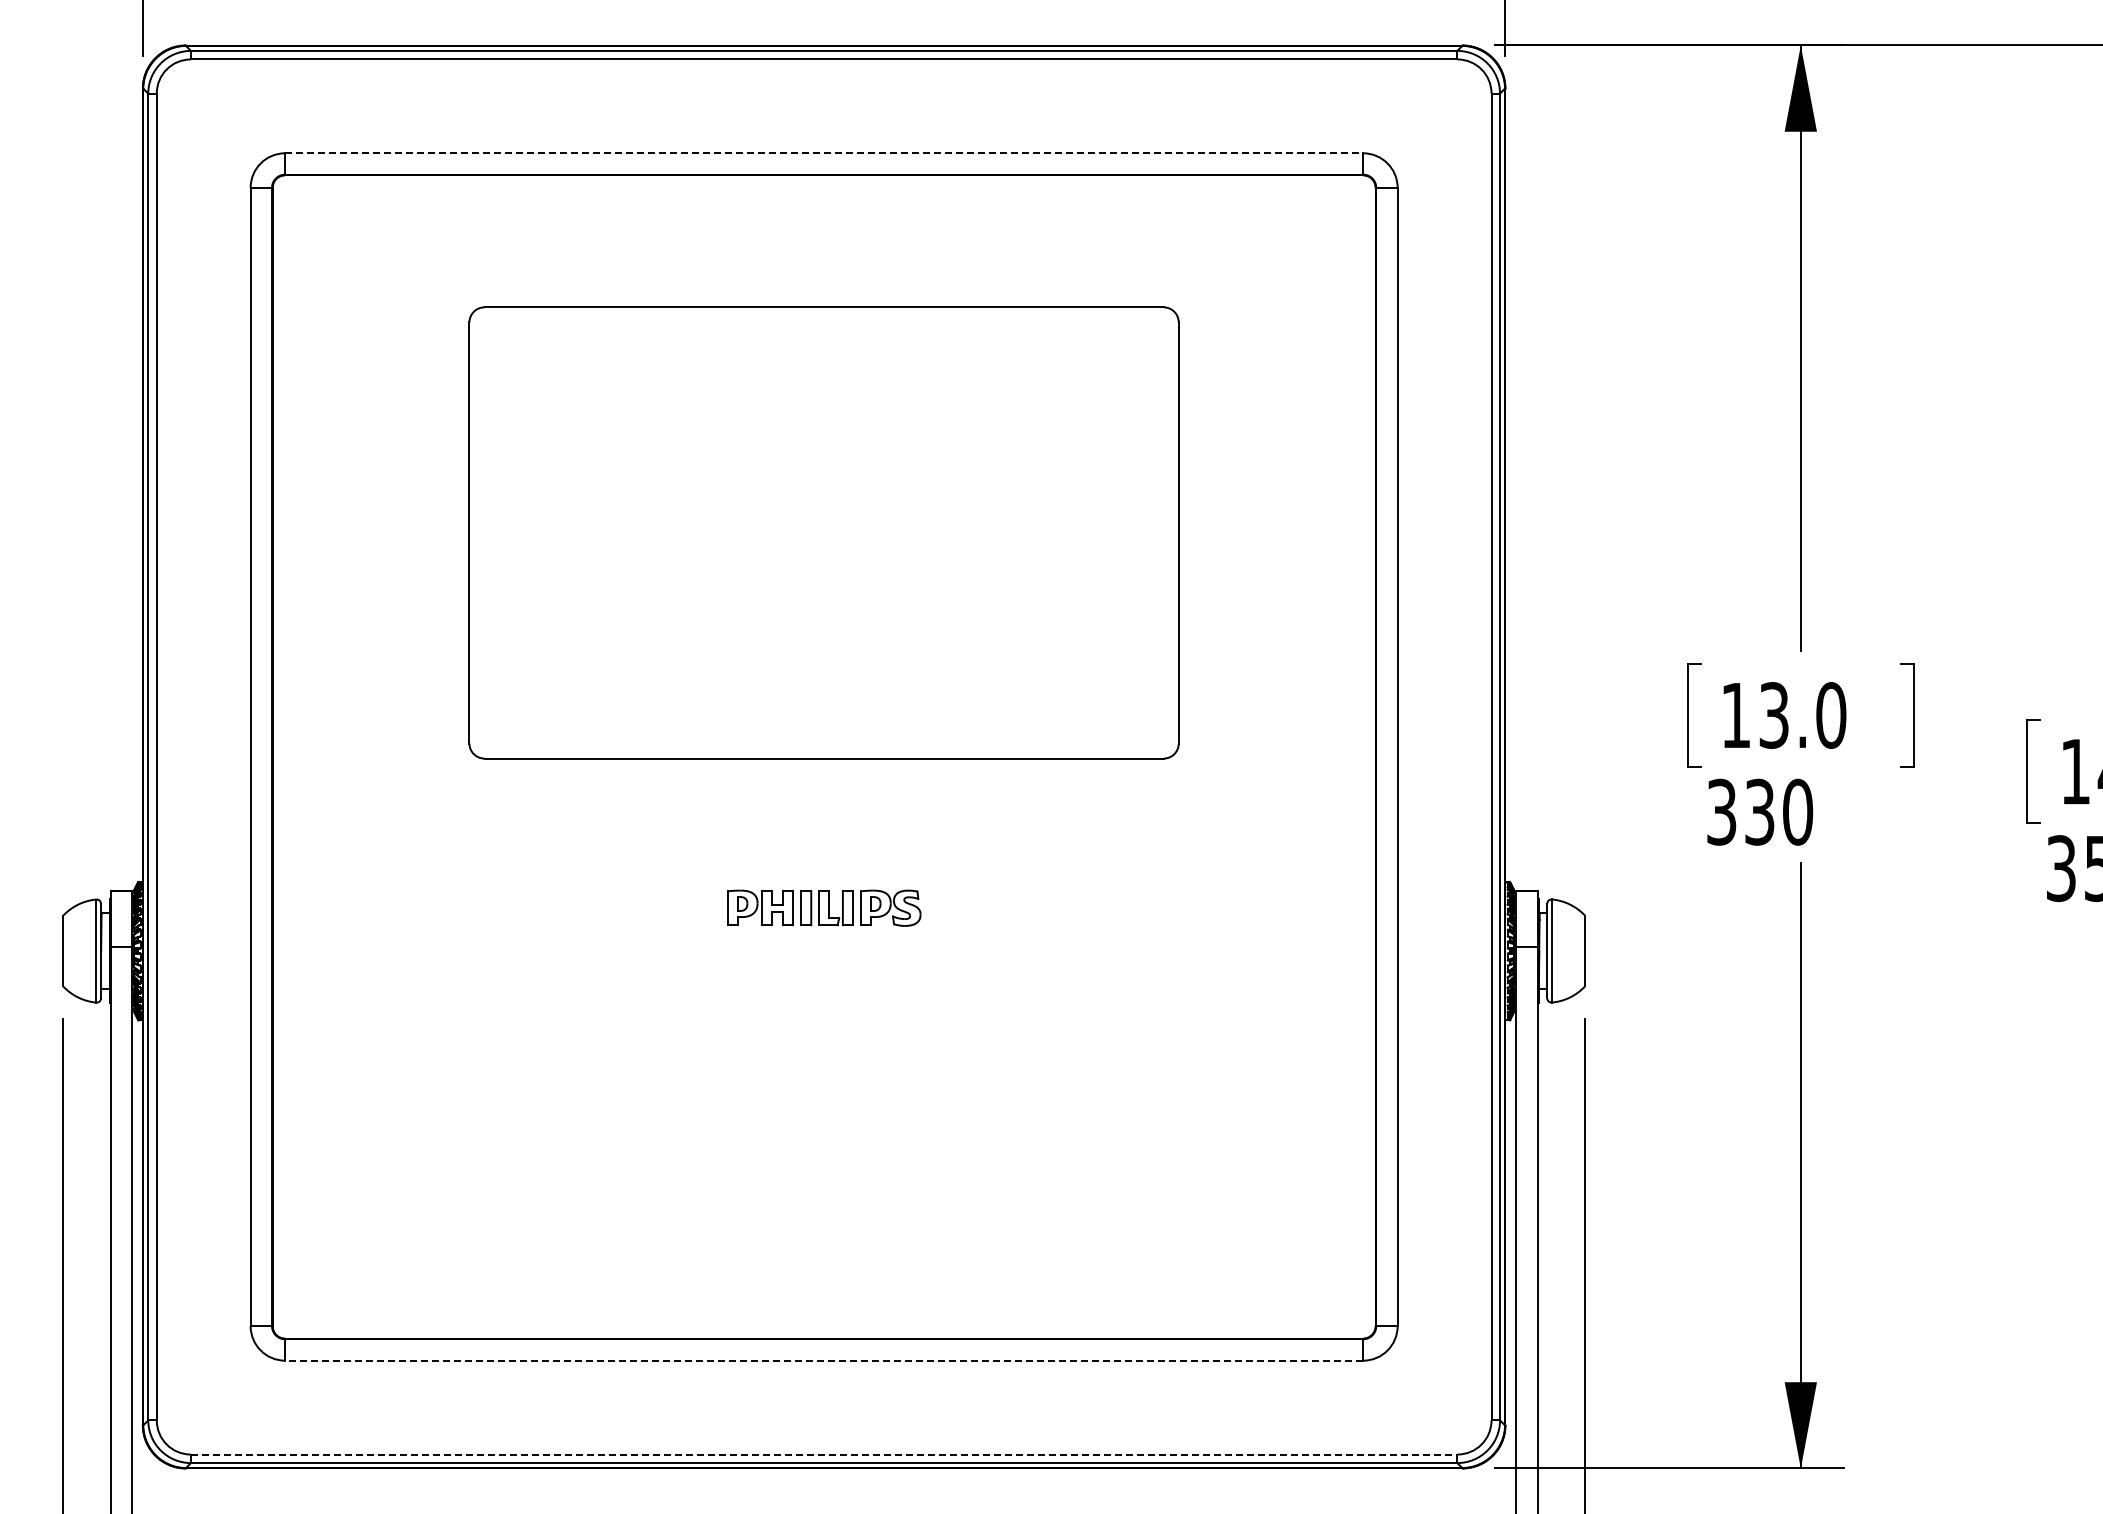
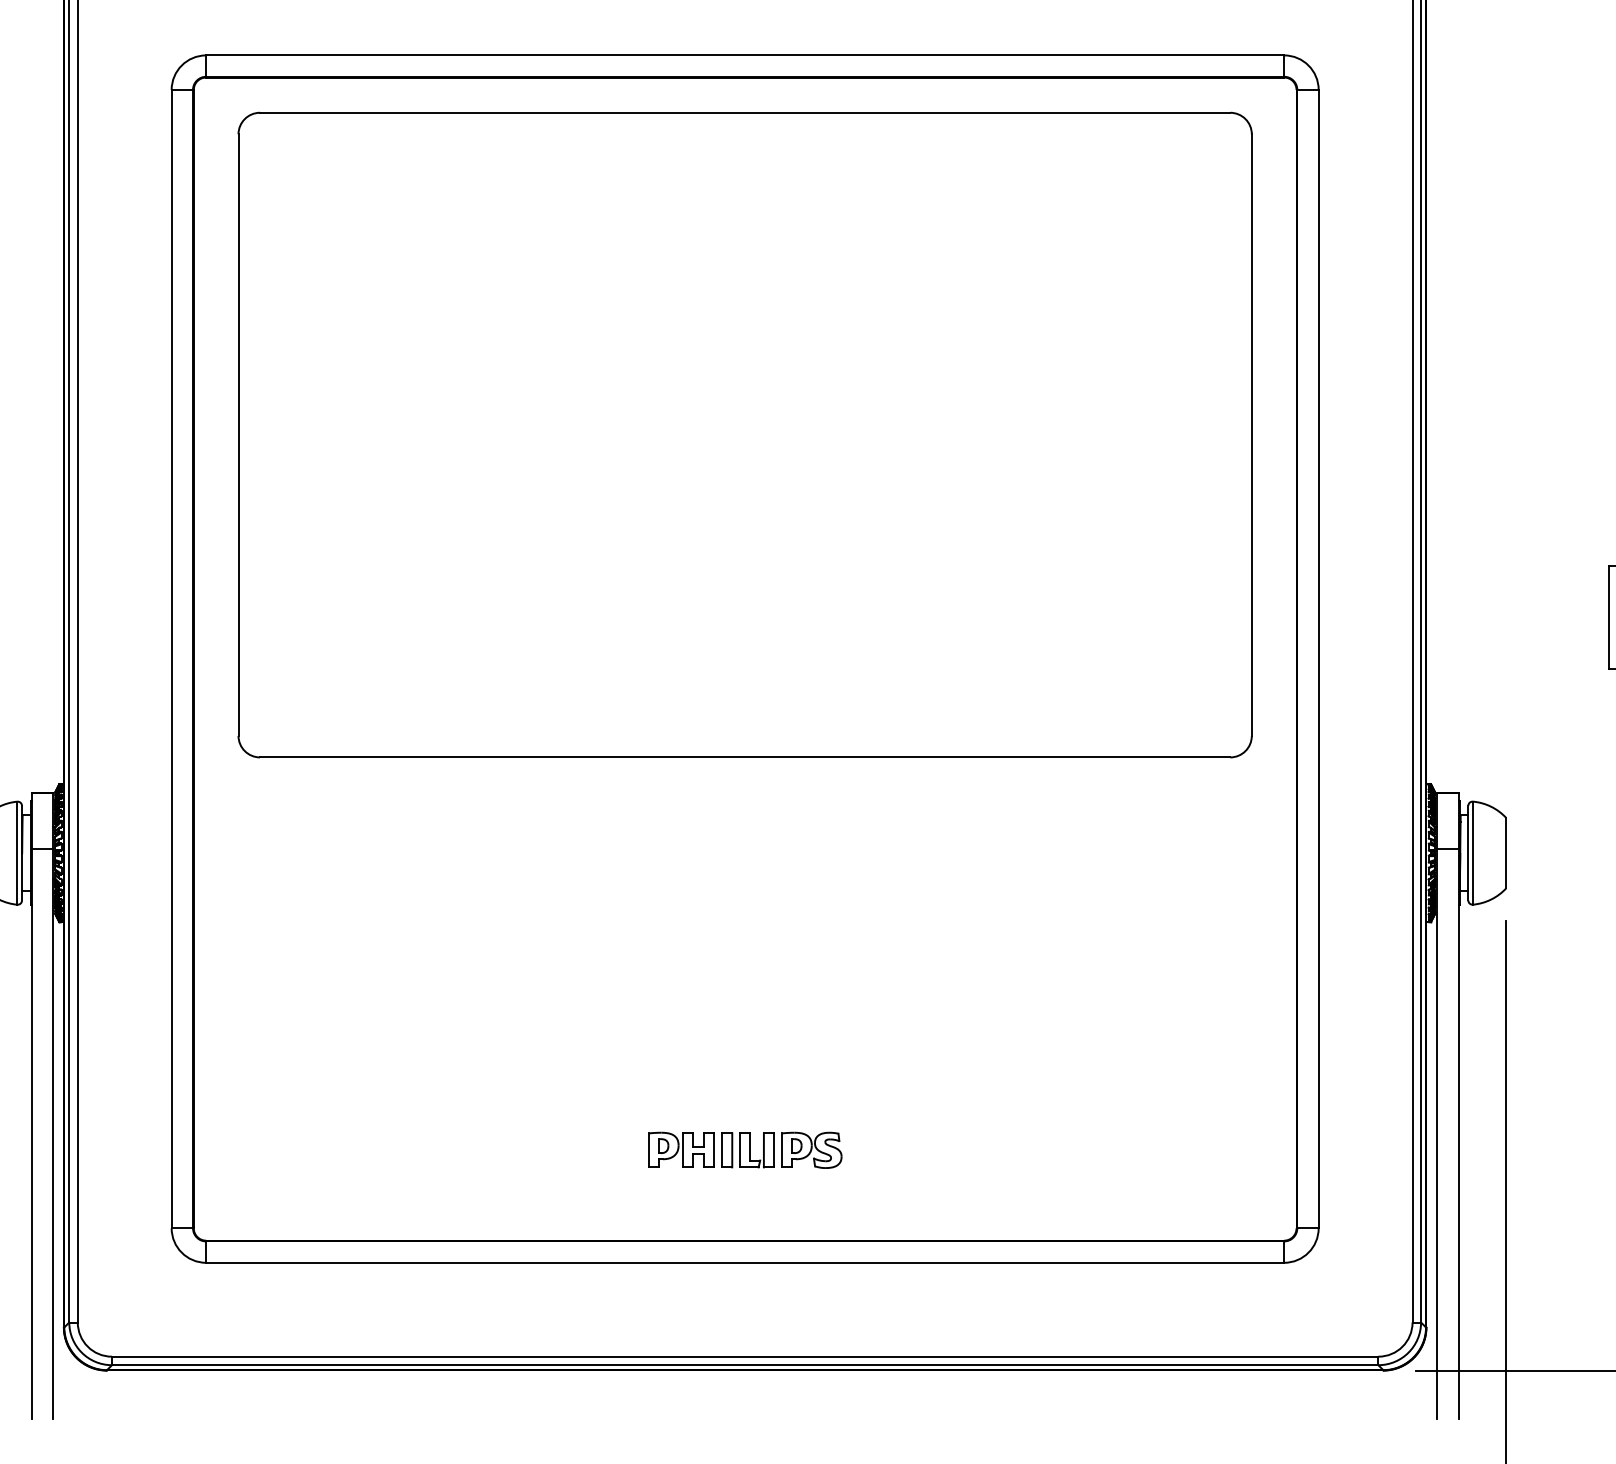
line: (824, 153) -> (745, 55), dashed -> solid
part: (823, 532) -> (744, 434), size x1.43
part: (824, 907) -> (745, 1149), moved
line: (823, 1360) -> (744, 1262), dashed -> solid
line: (824, 1454) -> (745, 1356), dashed -> solid

